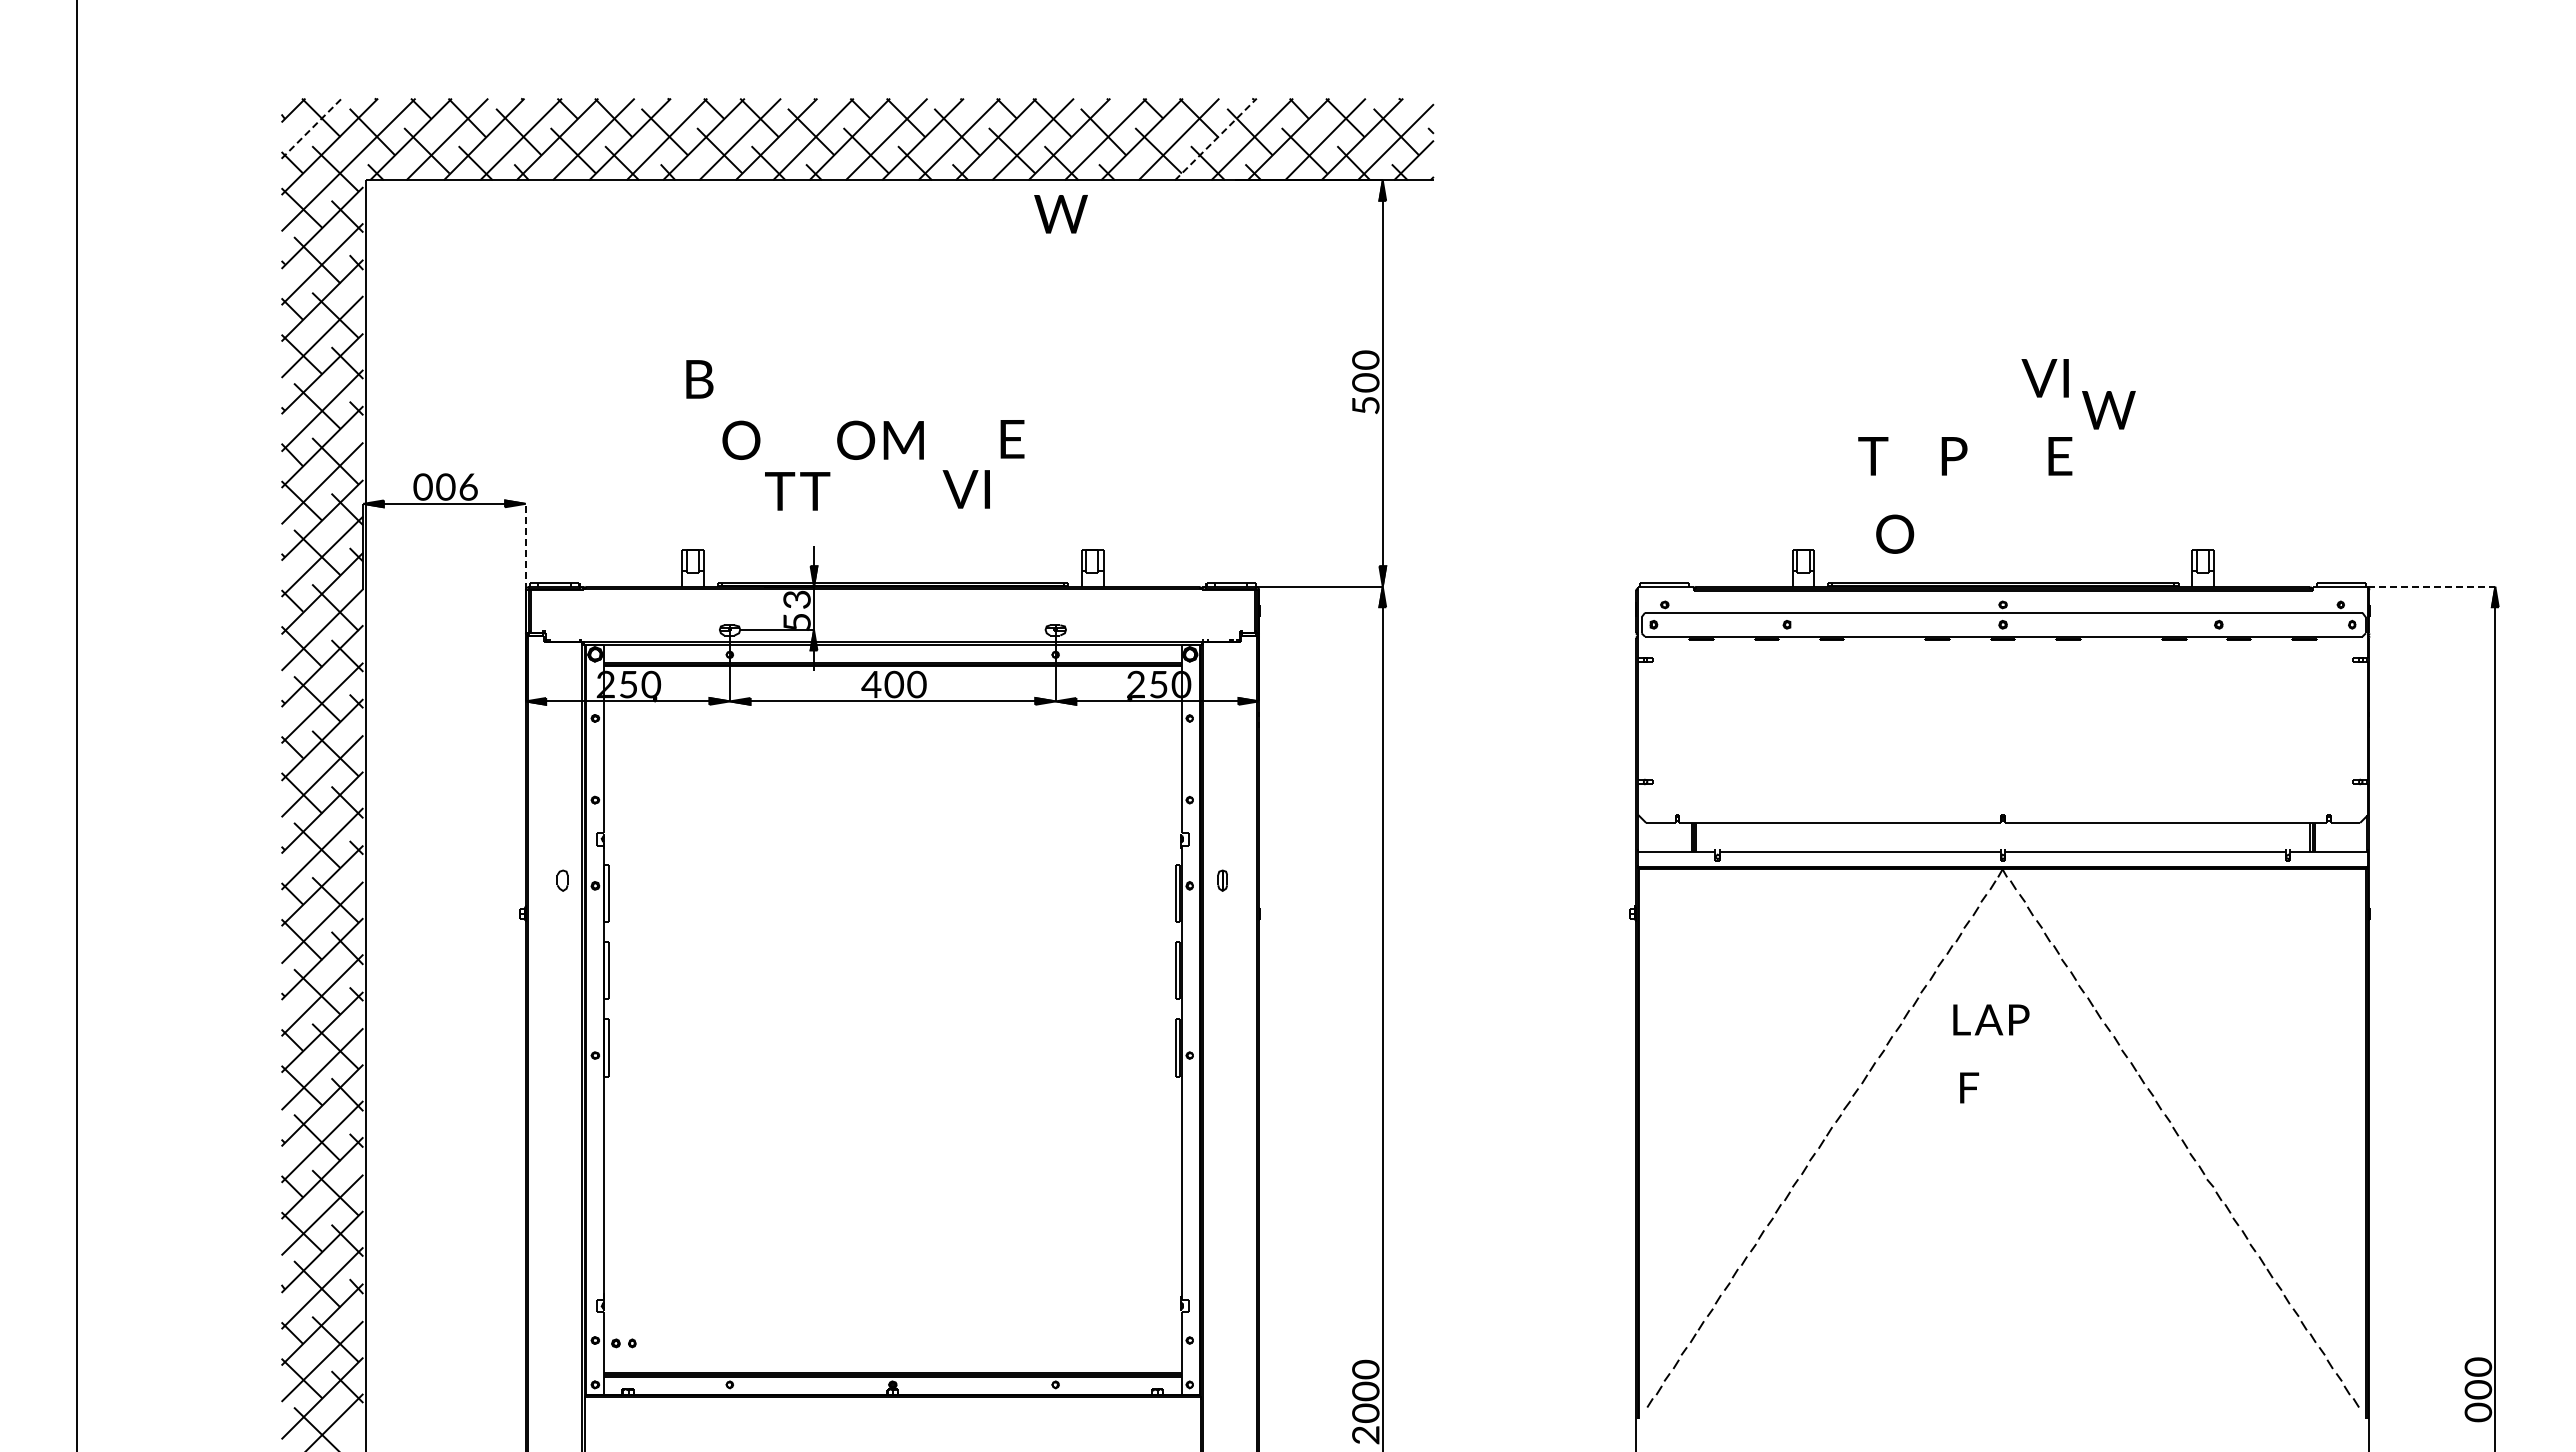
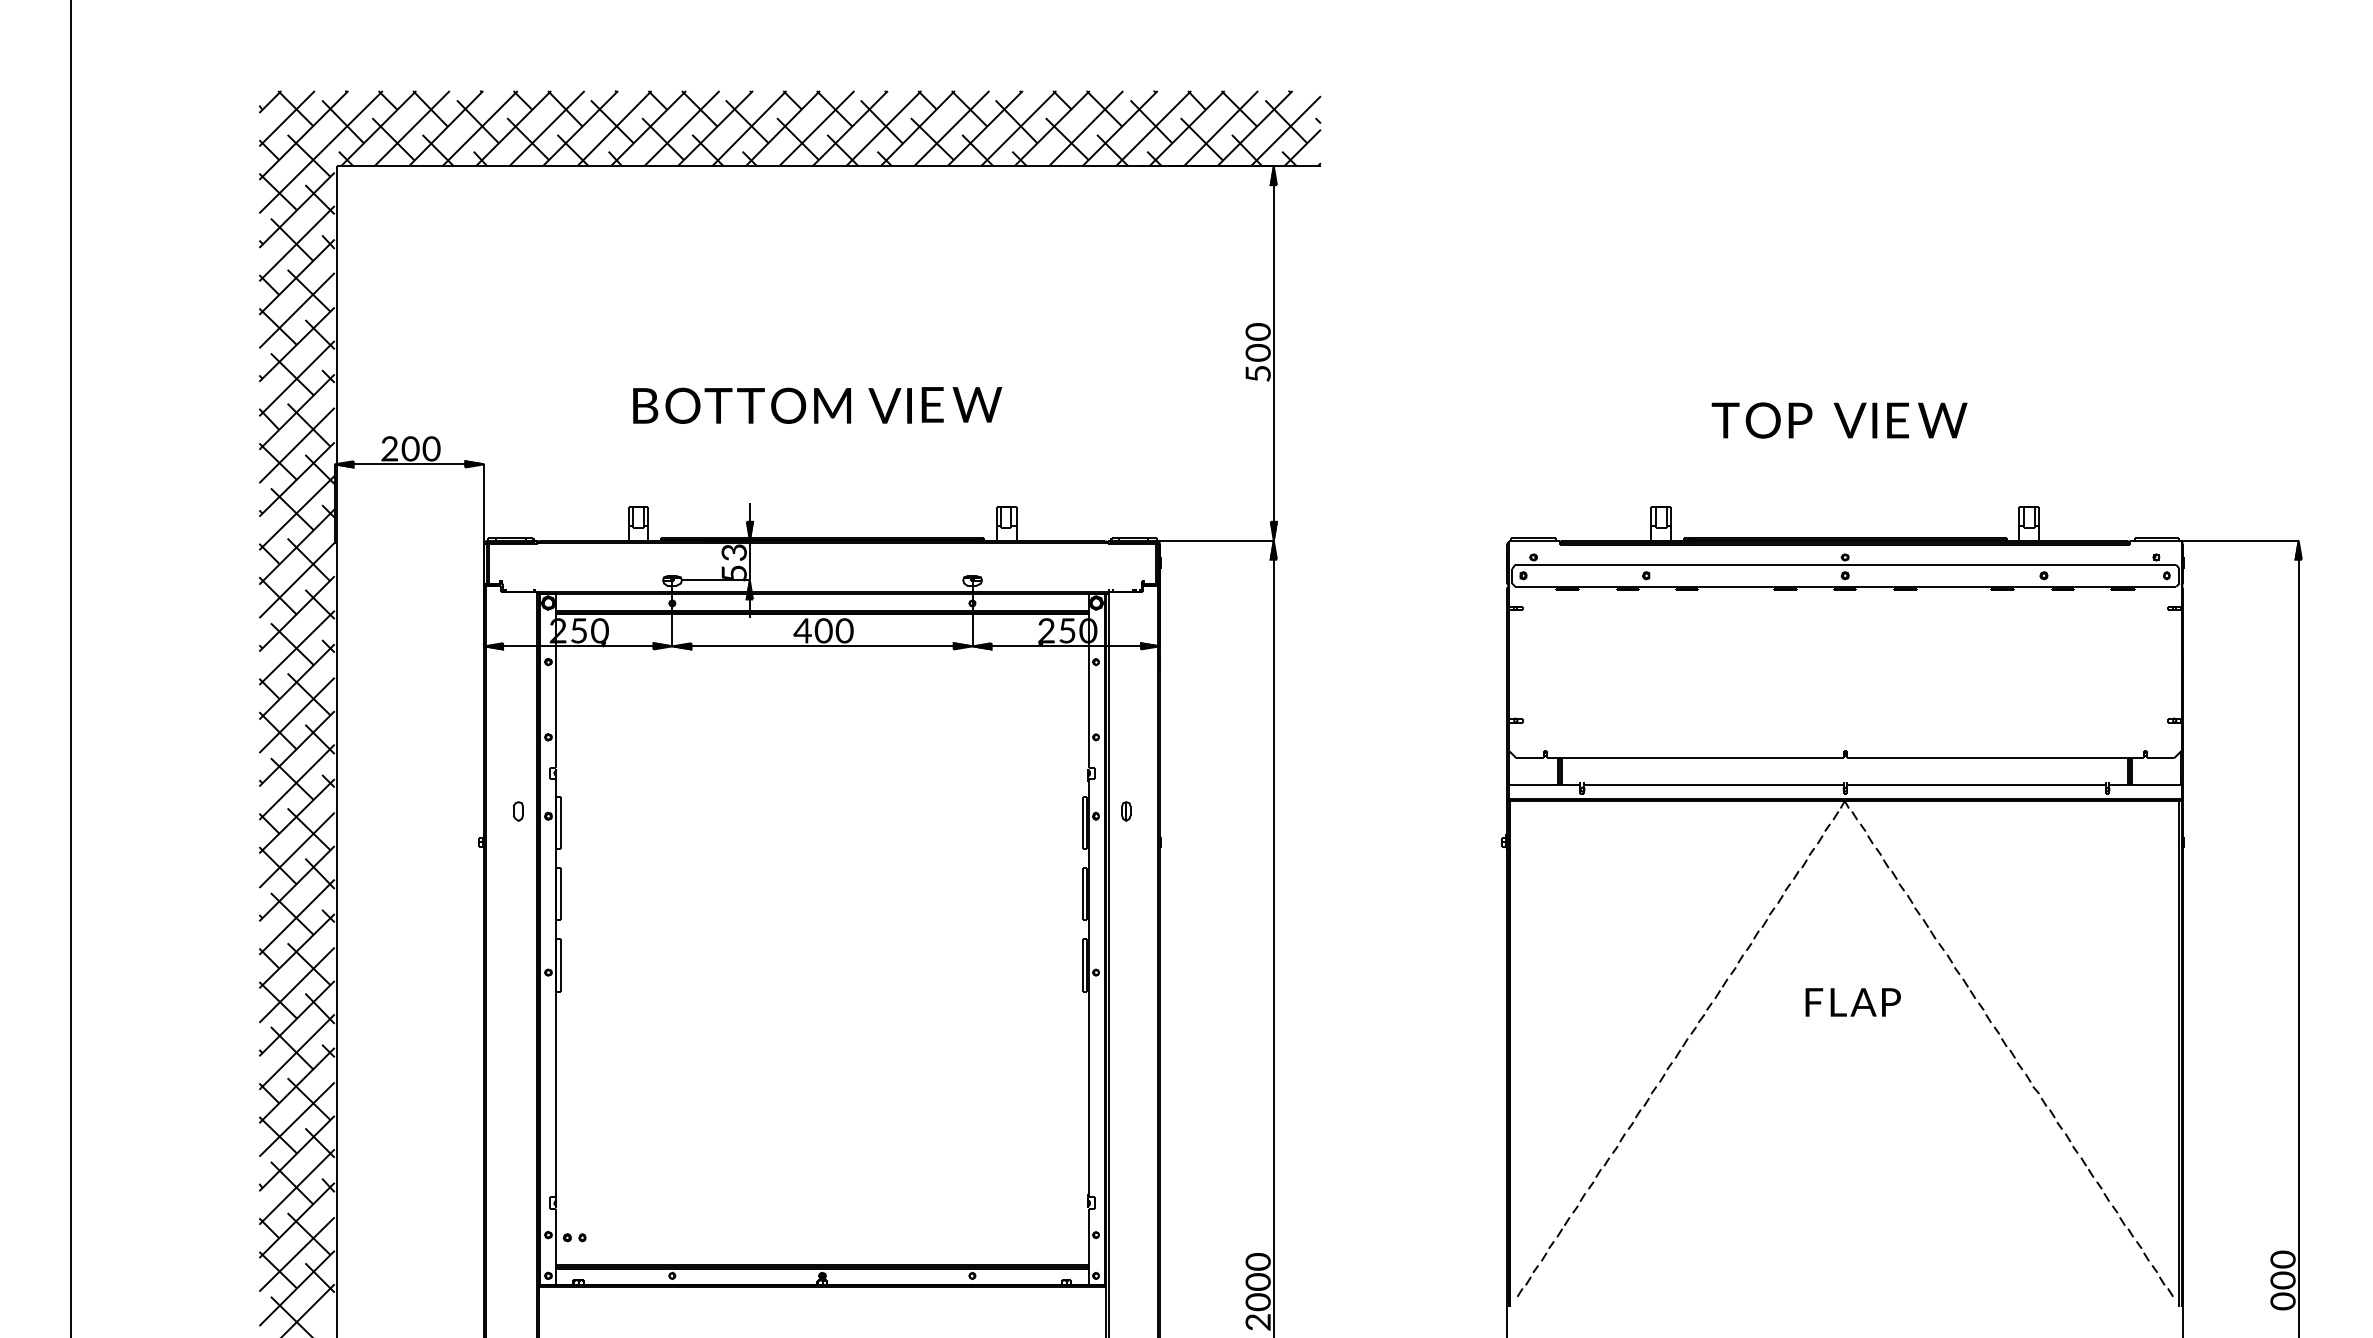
line: (311, 128) -> (286, 118), dashed -> solid
line: (1215, 139) -> (1119, 128), dashed -> solid
text: (1060, 214) -> (976, 405), moved
text: (2044, 378) -> (1854, 420), moved
text: (699, 379) -> (645, 405), moved
text: (2108, 410) -> (1942, 420), moved
text: (422, 486) -> (389, 448), 0 -> 2
text: (468, 486) -> (431, 448), 6 -> 0
text: (965, 489) -> (889, 405), moved
text: (797, 491) -> (734, 405), moved
text: (1895, 533) -> (1763, 419), moved
line: (525, 546) -> (484, 503), dashed -> solid
line: (2431, 586) -> (2239, 540), dashed -> solid
text: (1991, 1019) -> (1865, 1002), moved

